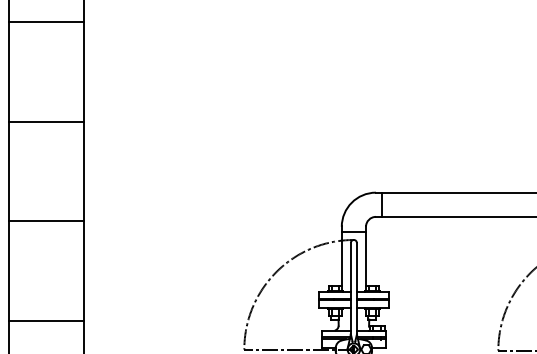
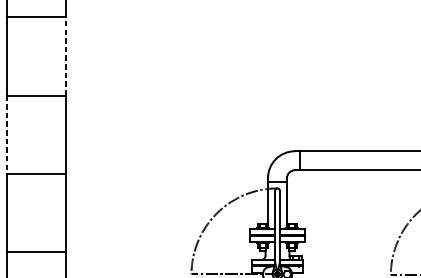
line: (83, 71) -> (65, 56), solid -> dashed
line: (9, 171) -> (7, 134), solid -> dashed

